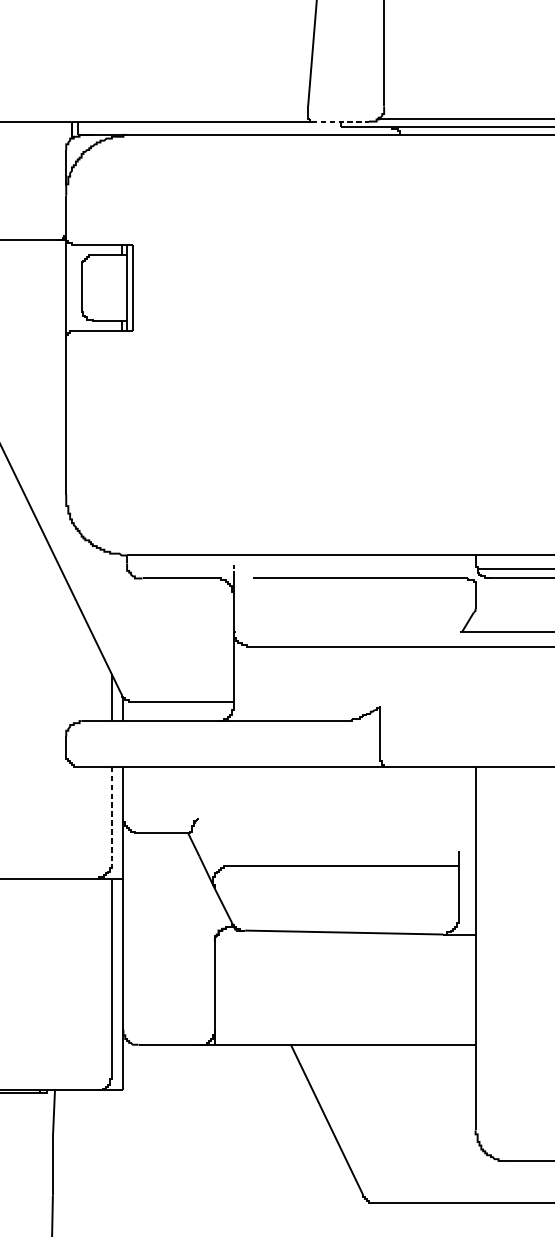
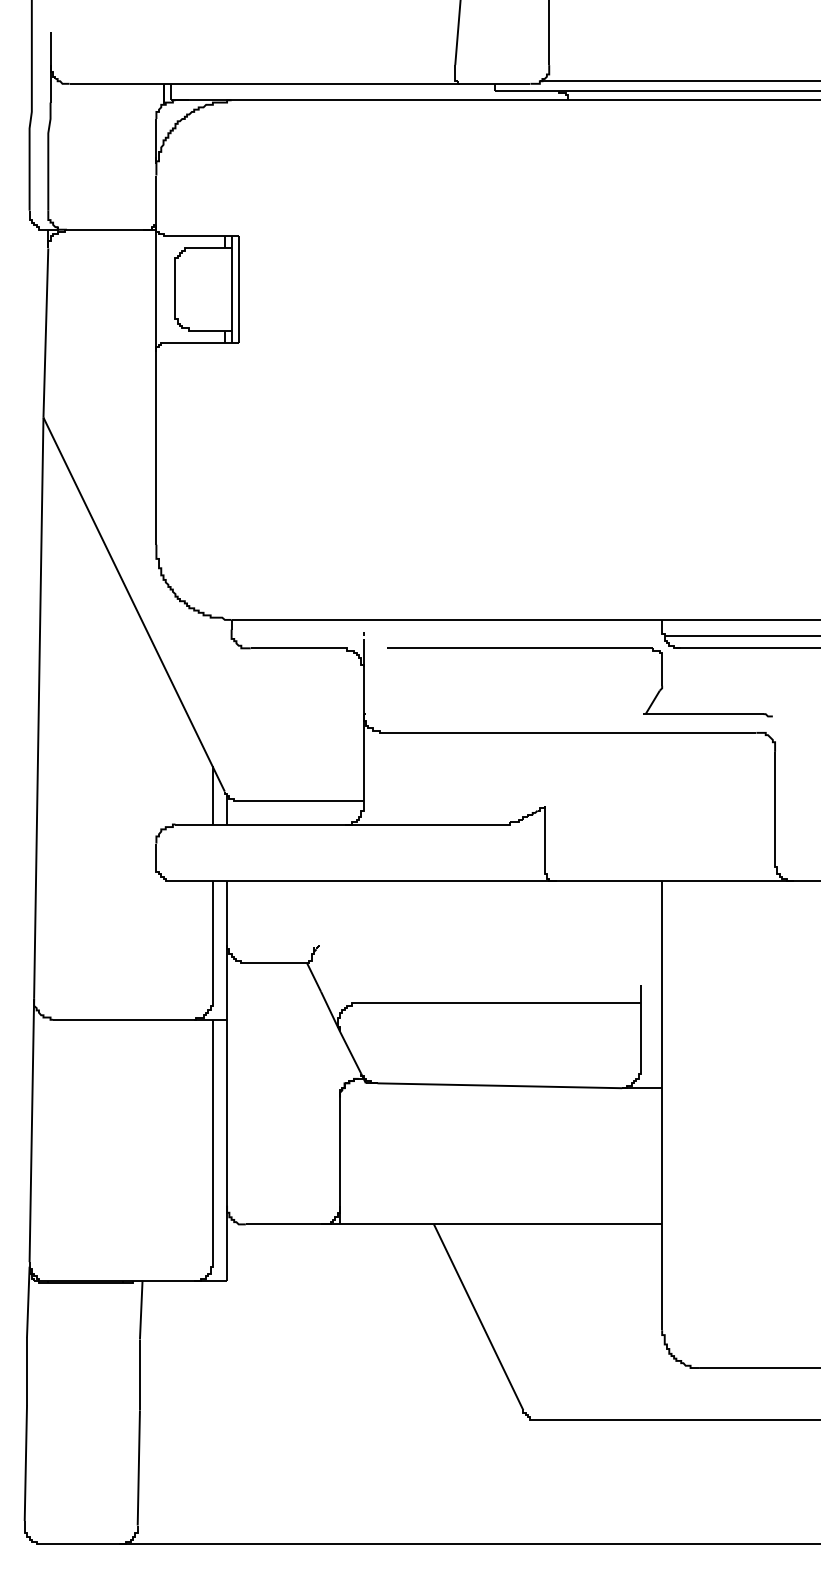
line: (340, 121) -> (495, 83), dashed -> solid
line: (111, 815) -> (212, 941), dashed -> solid

